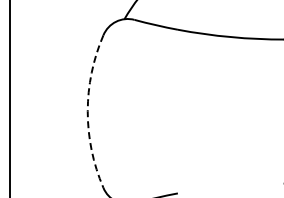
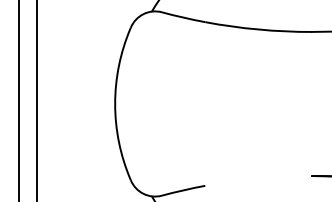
arc: (88, 111) -> (115, 103), dashed -> solid

